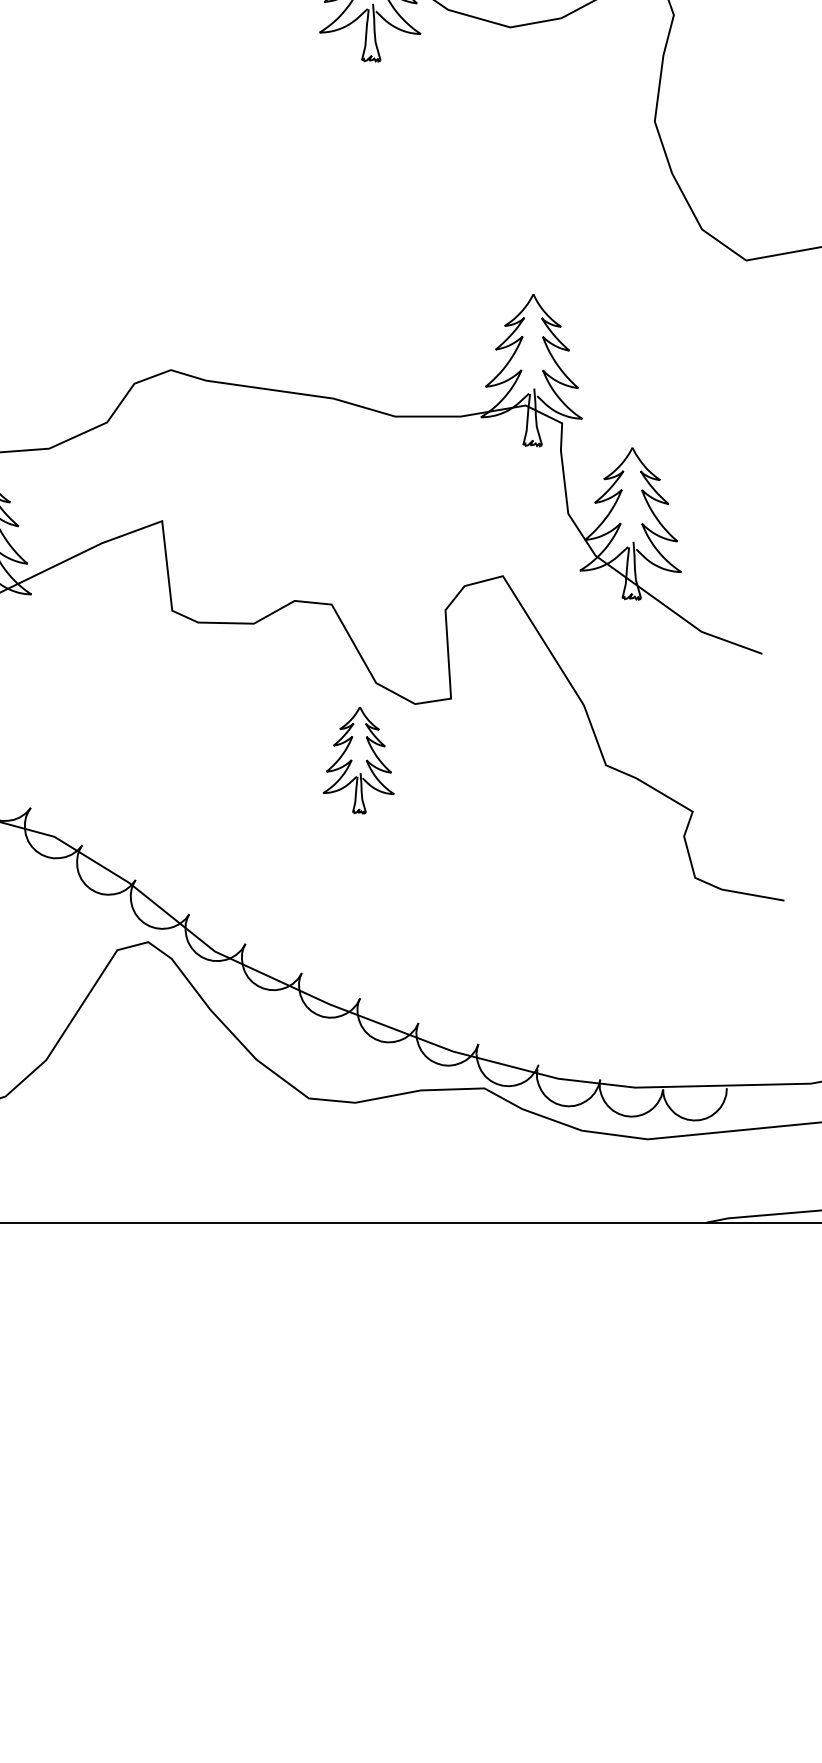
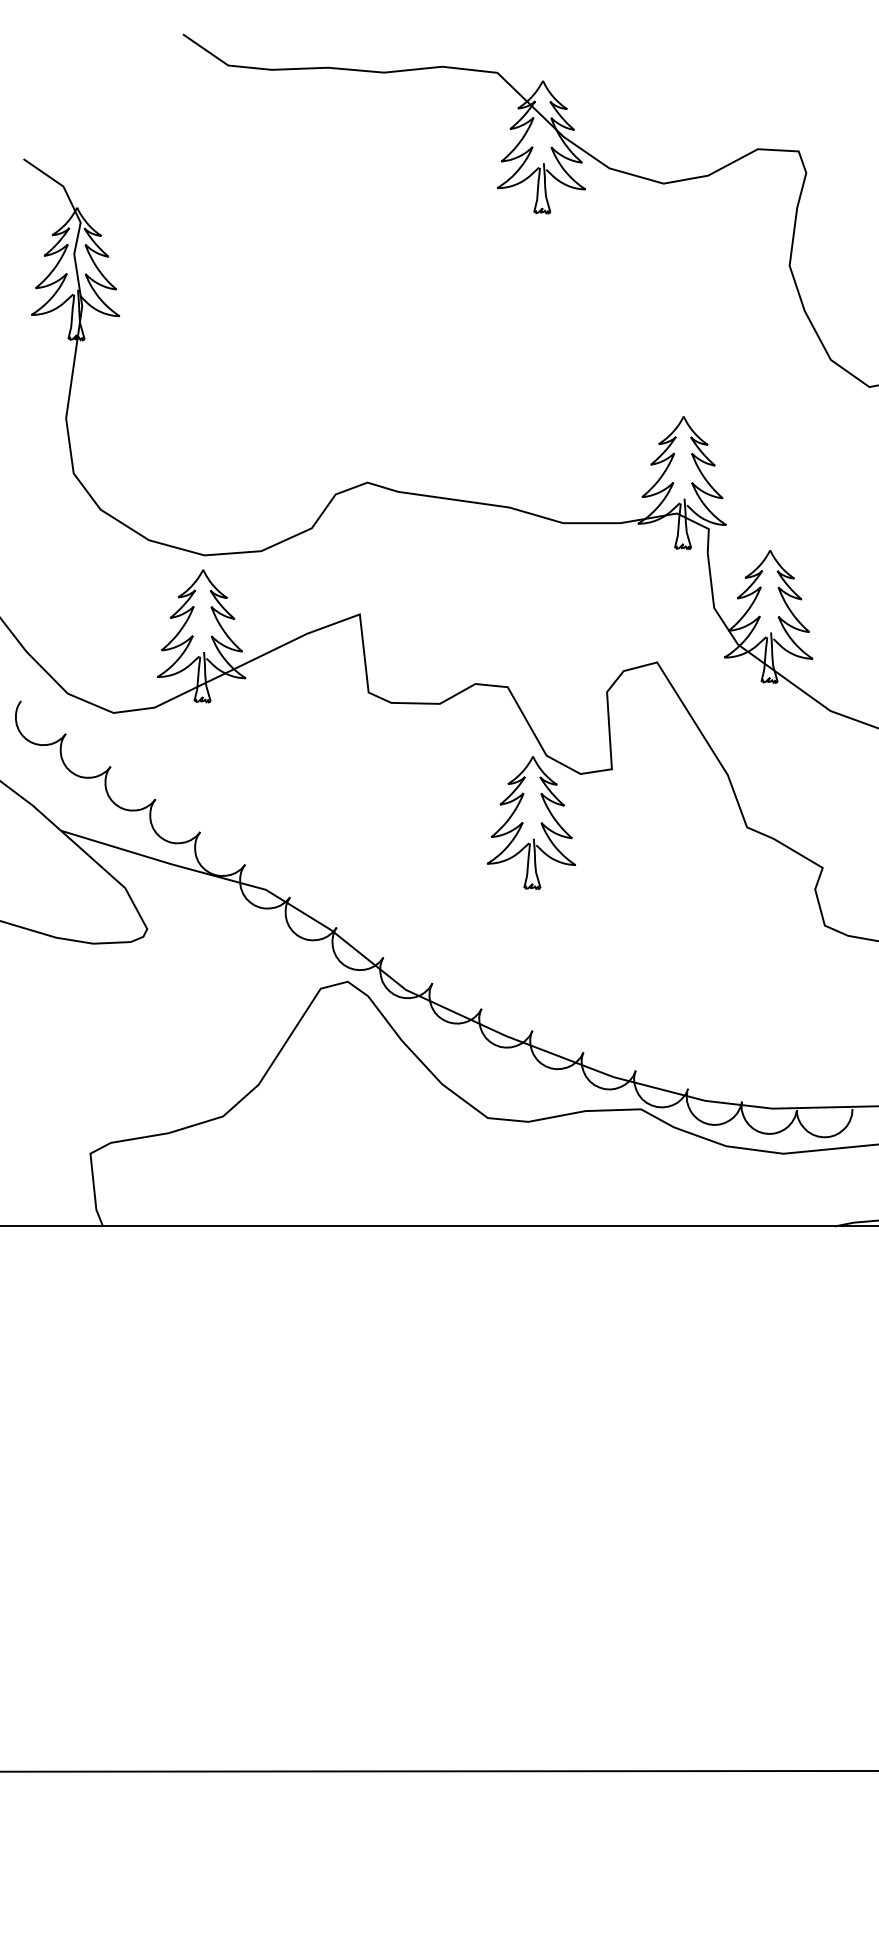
part: (357, 760) -> (530, 823), size x1.43

